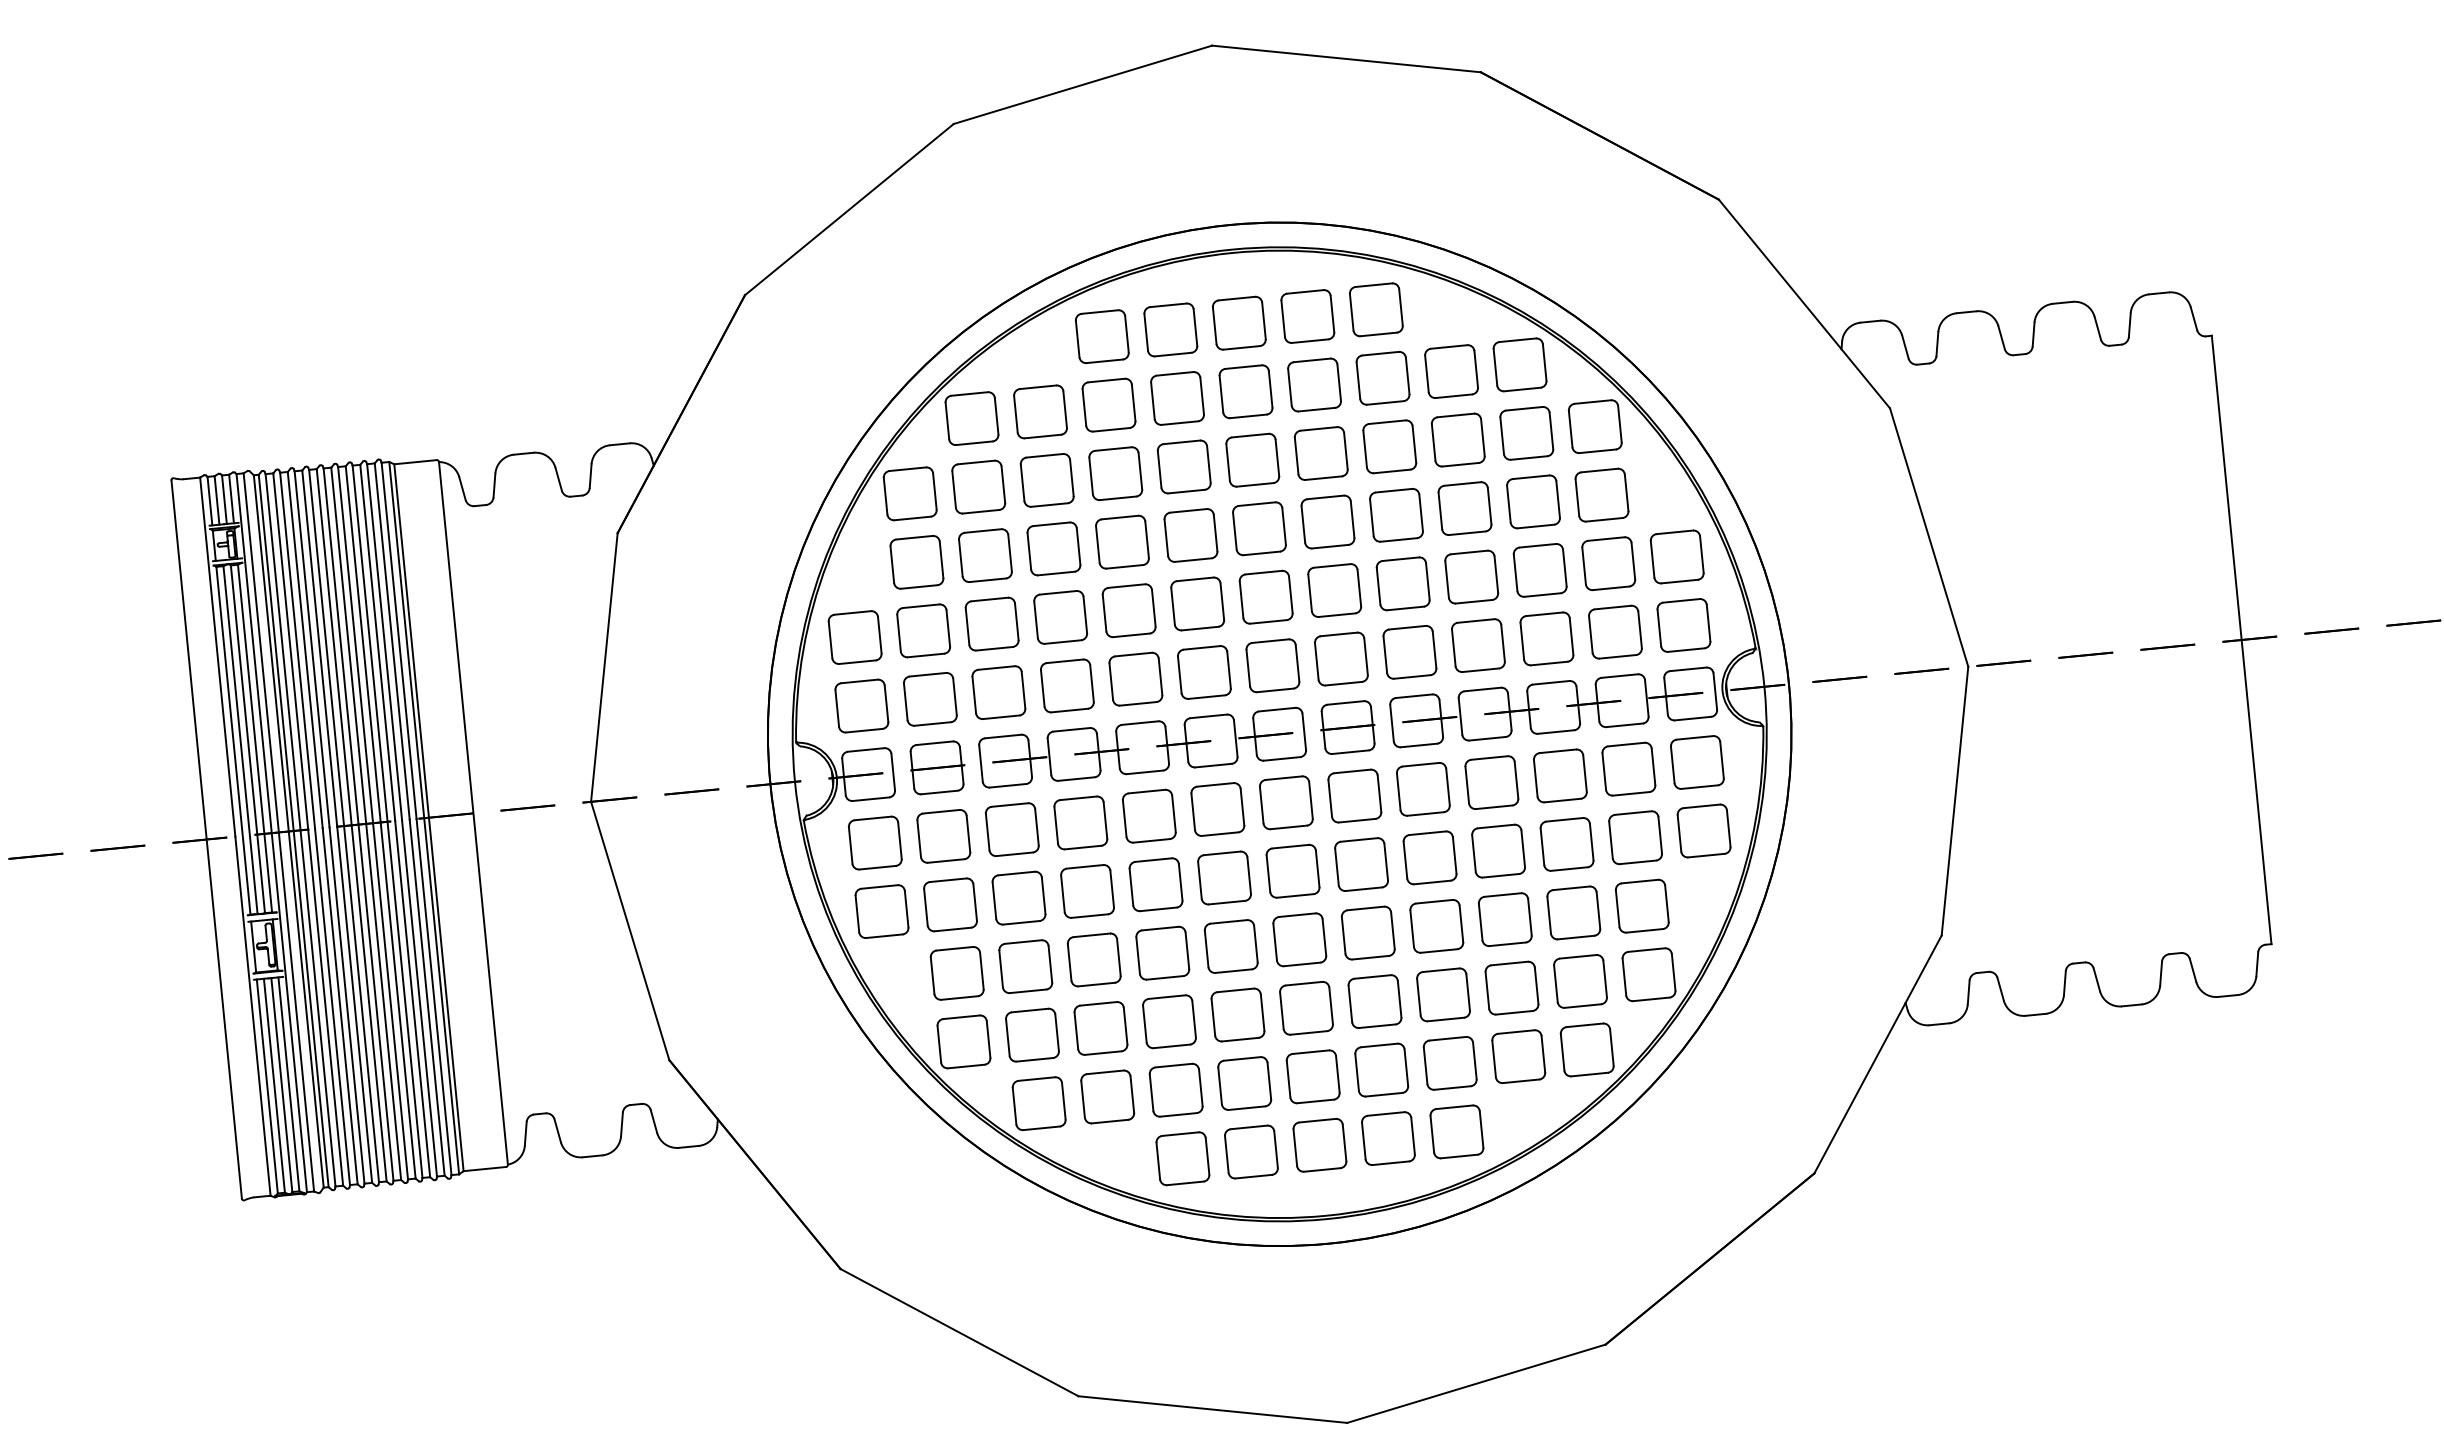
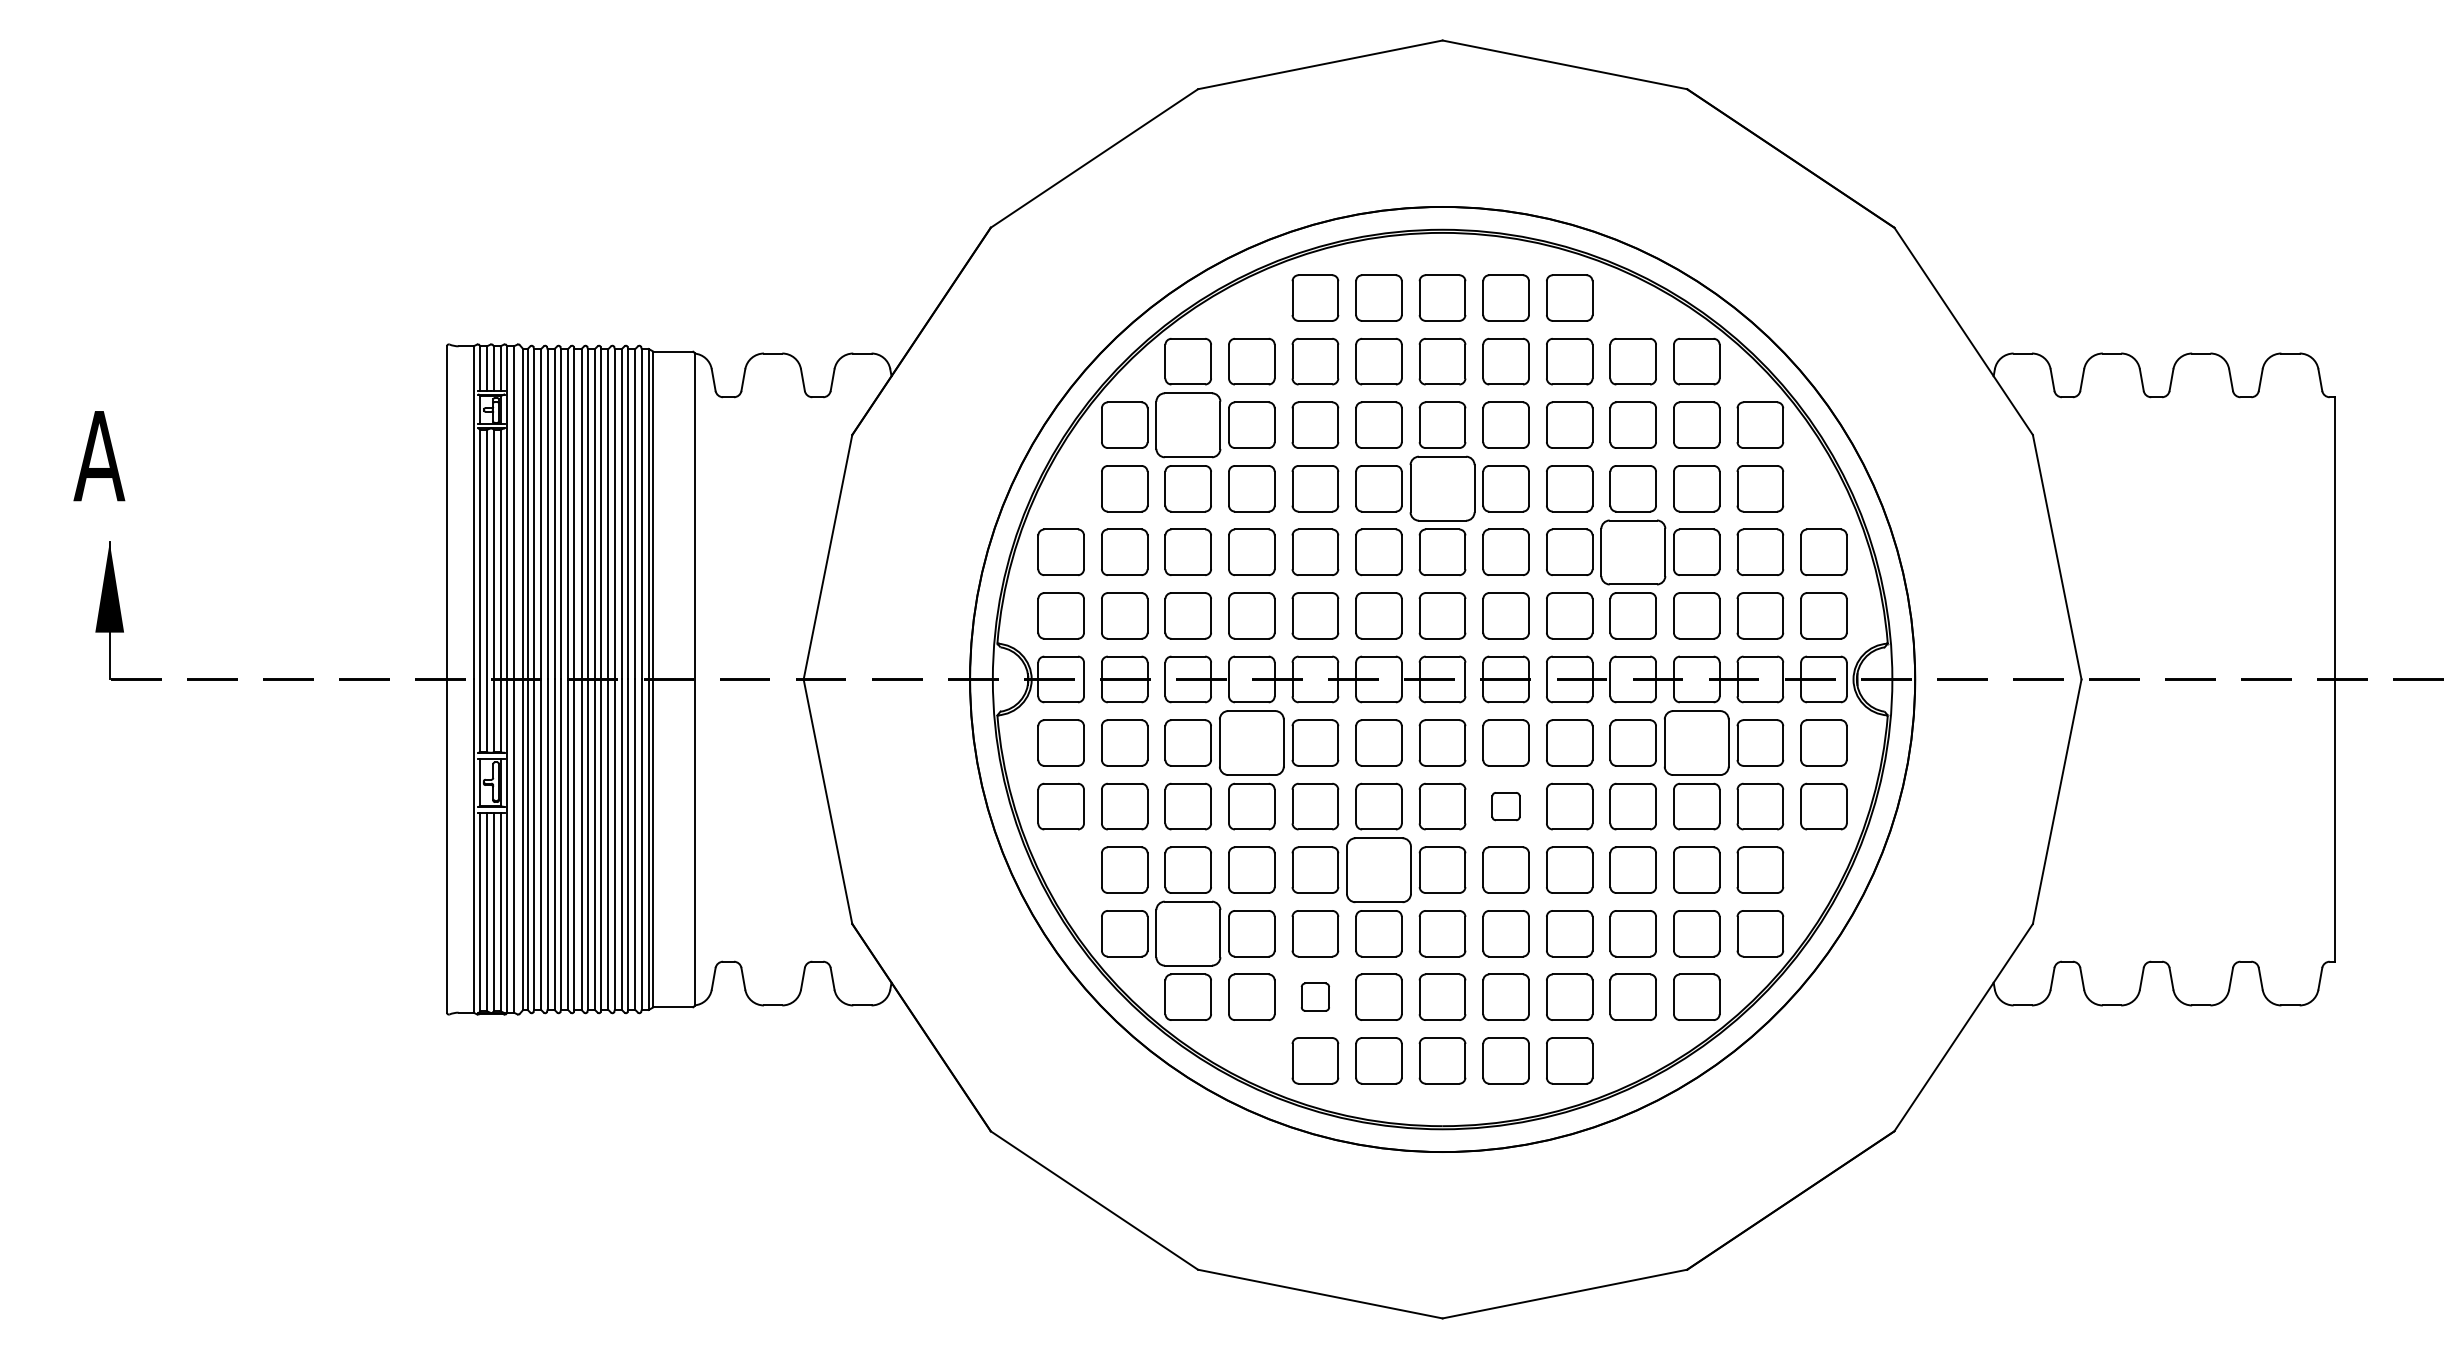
part: (977, 486) -> (1187, 424), size x1.4
part: (1259, 528) -> (1442, 488), size x1.4
part: (1470, 576) -> (1632, 551), size x1.4
part: (1559, 775) -> (1696, 742), size x1.4
part: (1080, 822) -> (1251, 742), size x1.4
part: (1360, 864) -> (1505, 806), size x0.6
part: (1230, 945) -> (1378, 869), size x1.4
part: (1031, 1035) -> (1187, 933), size x1.4
part: (1176, 1089) -> (1315, 996), size x0.6

